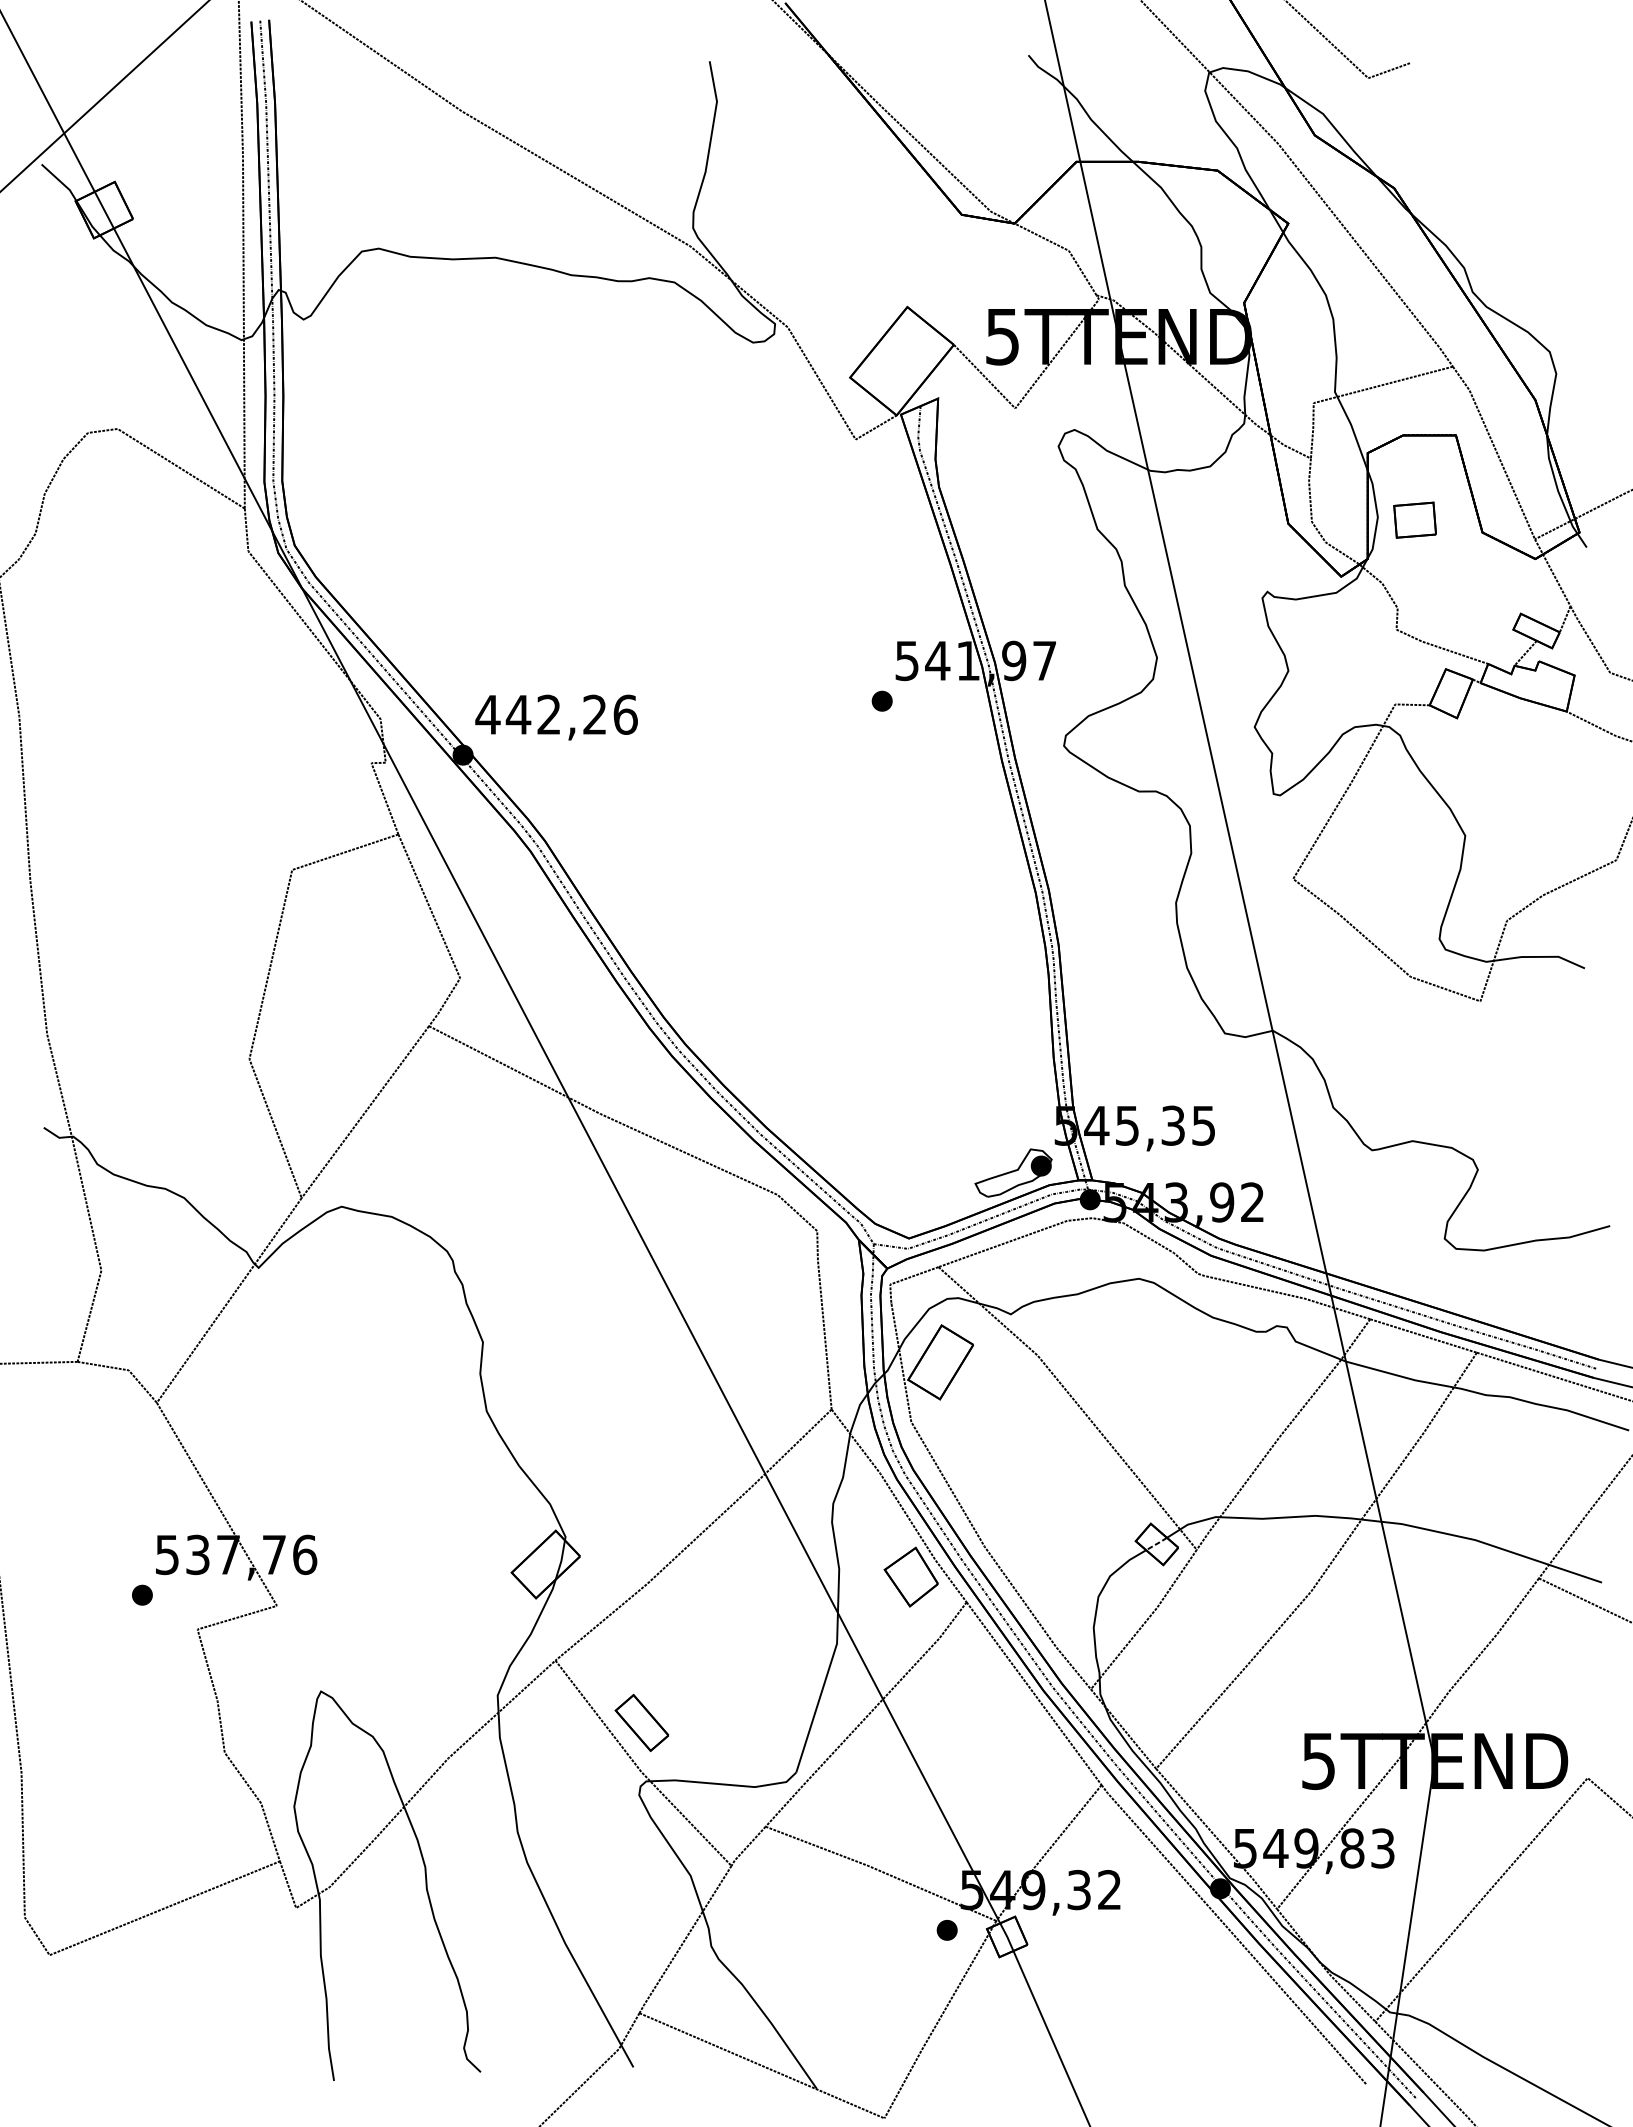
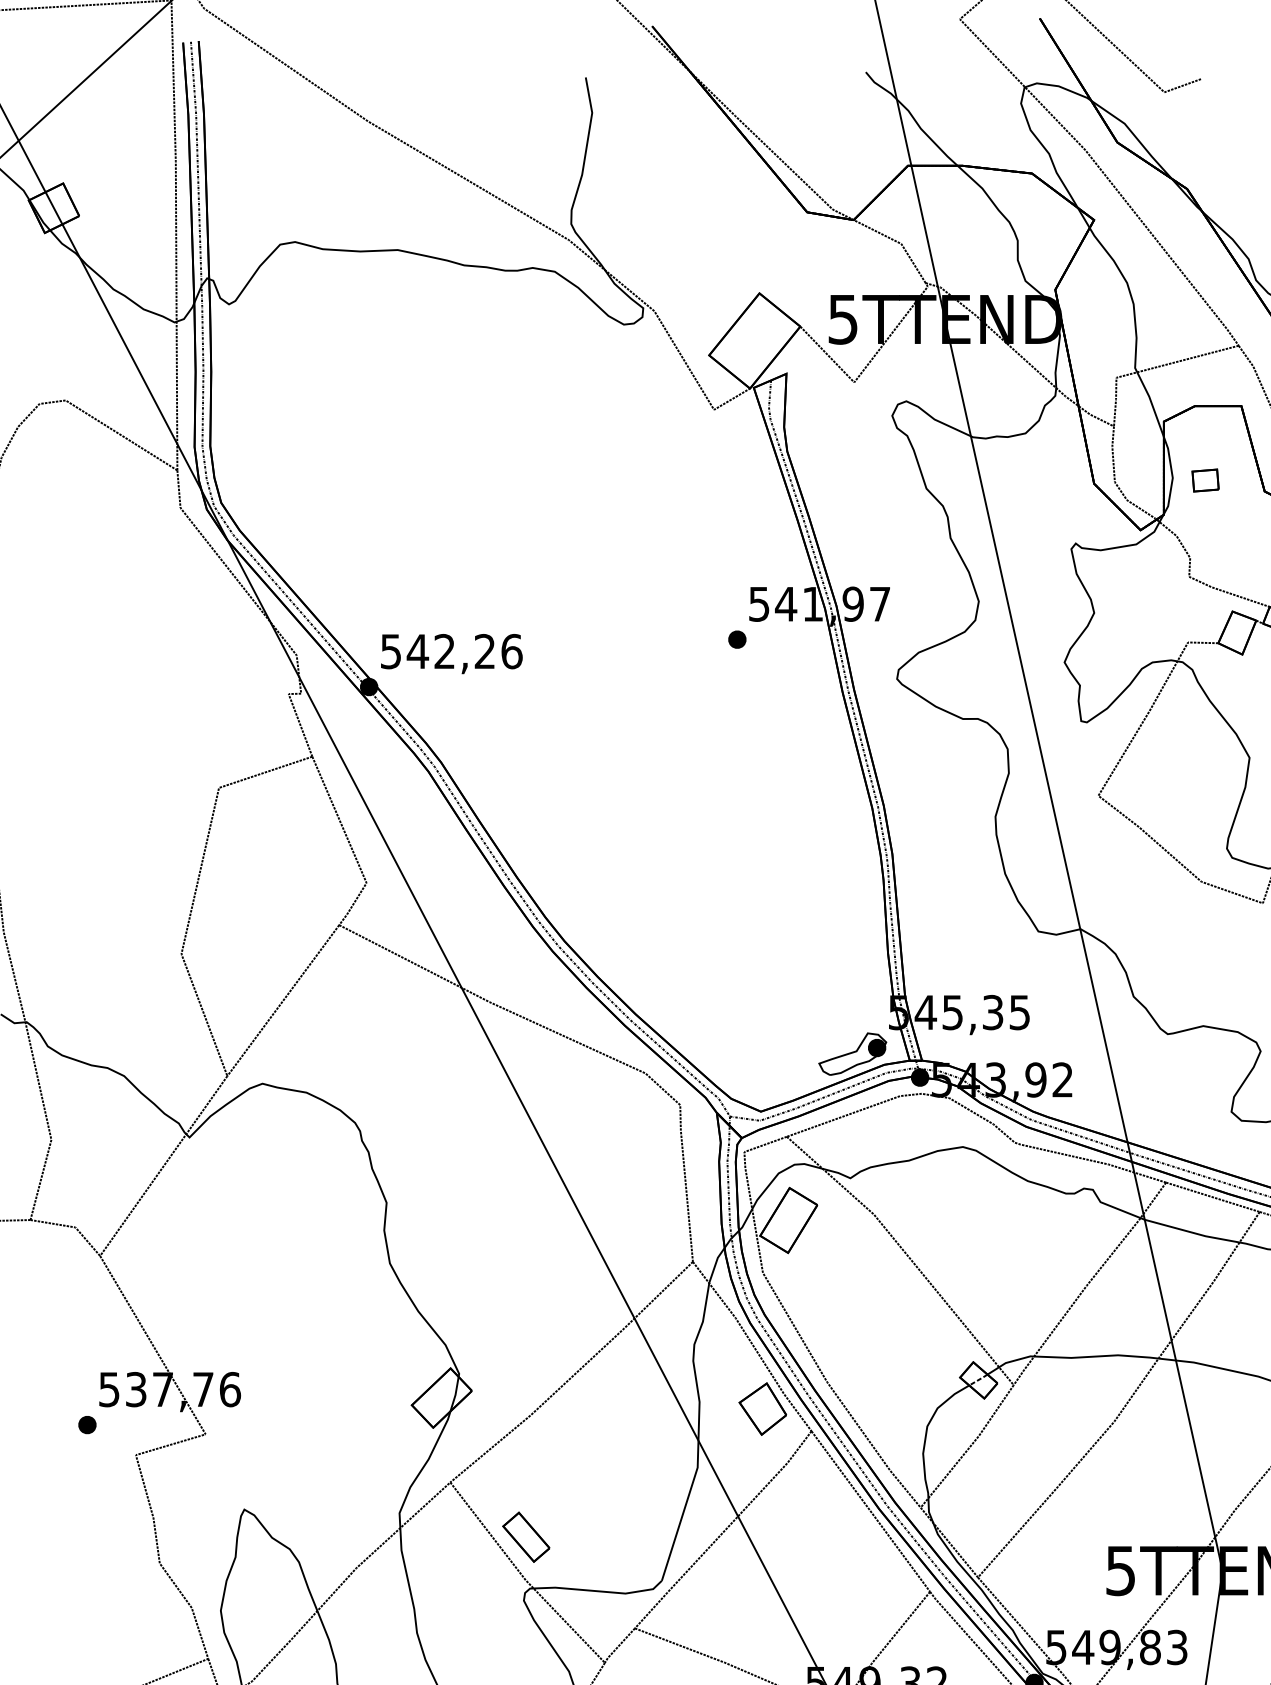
part: (1415, 519) -> (1205, 480), size x0.71
text: (487, 714) -> (390, 651), 442,26 -> 542,26

